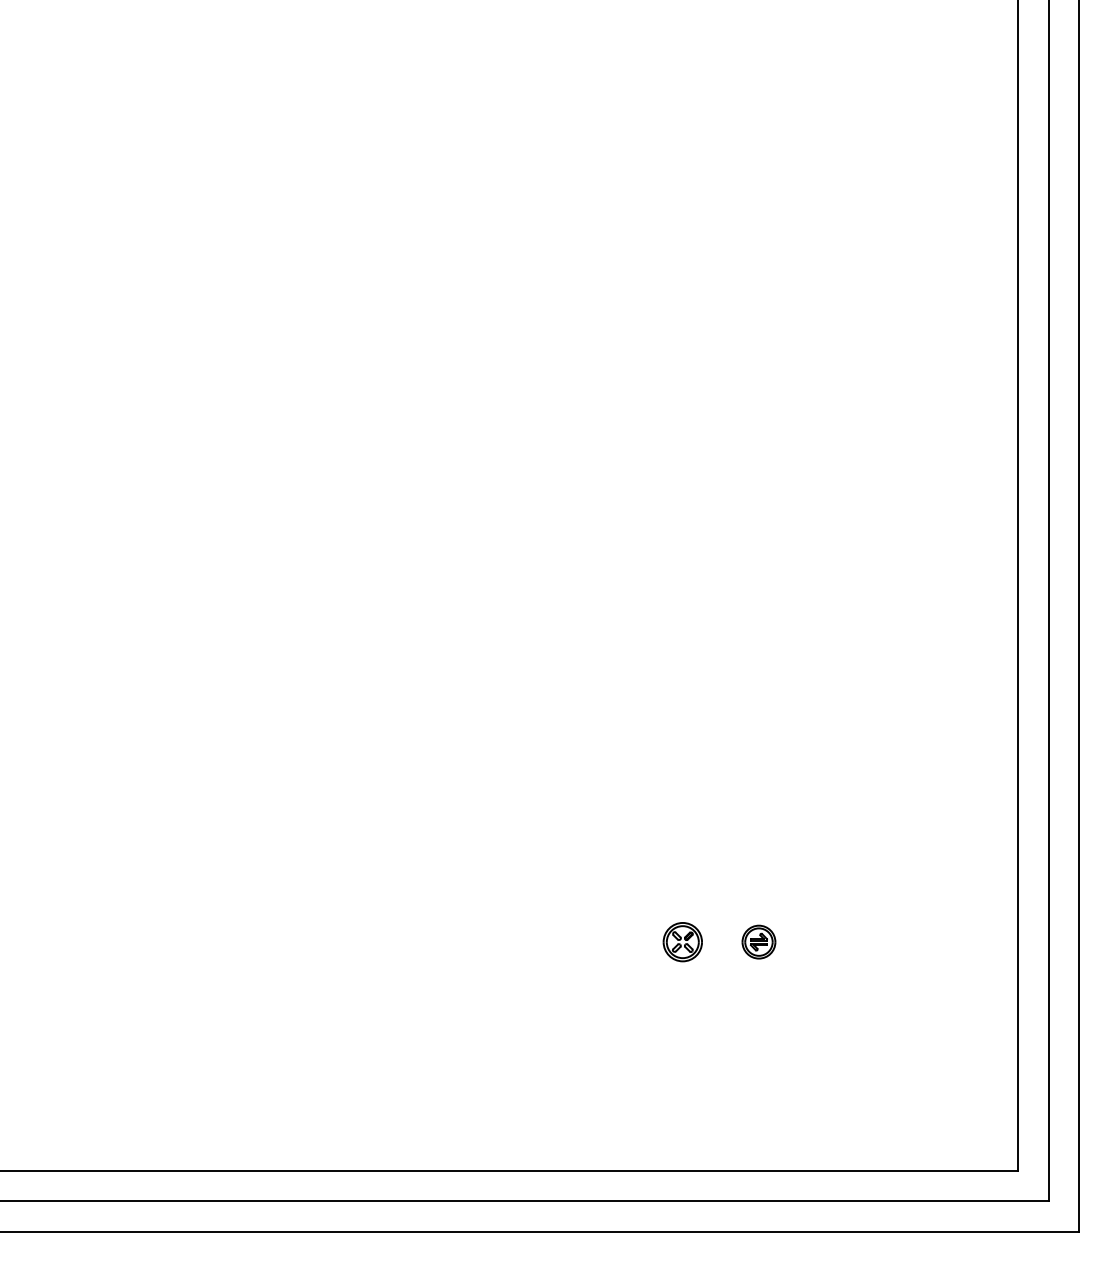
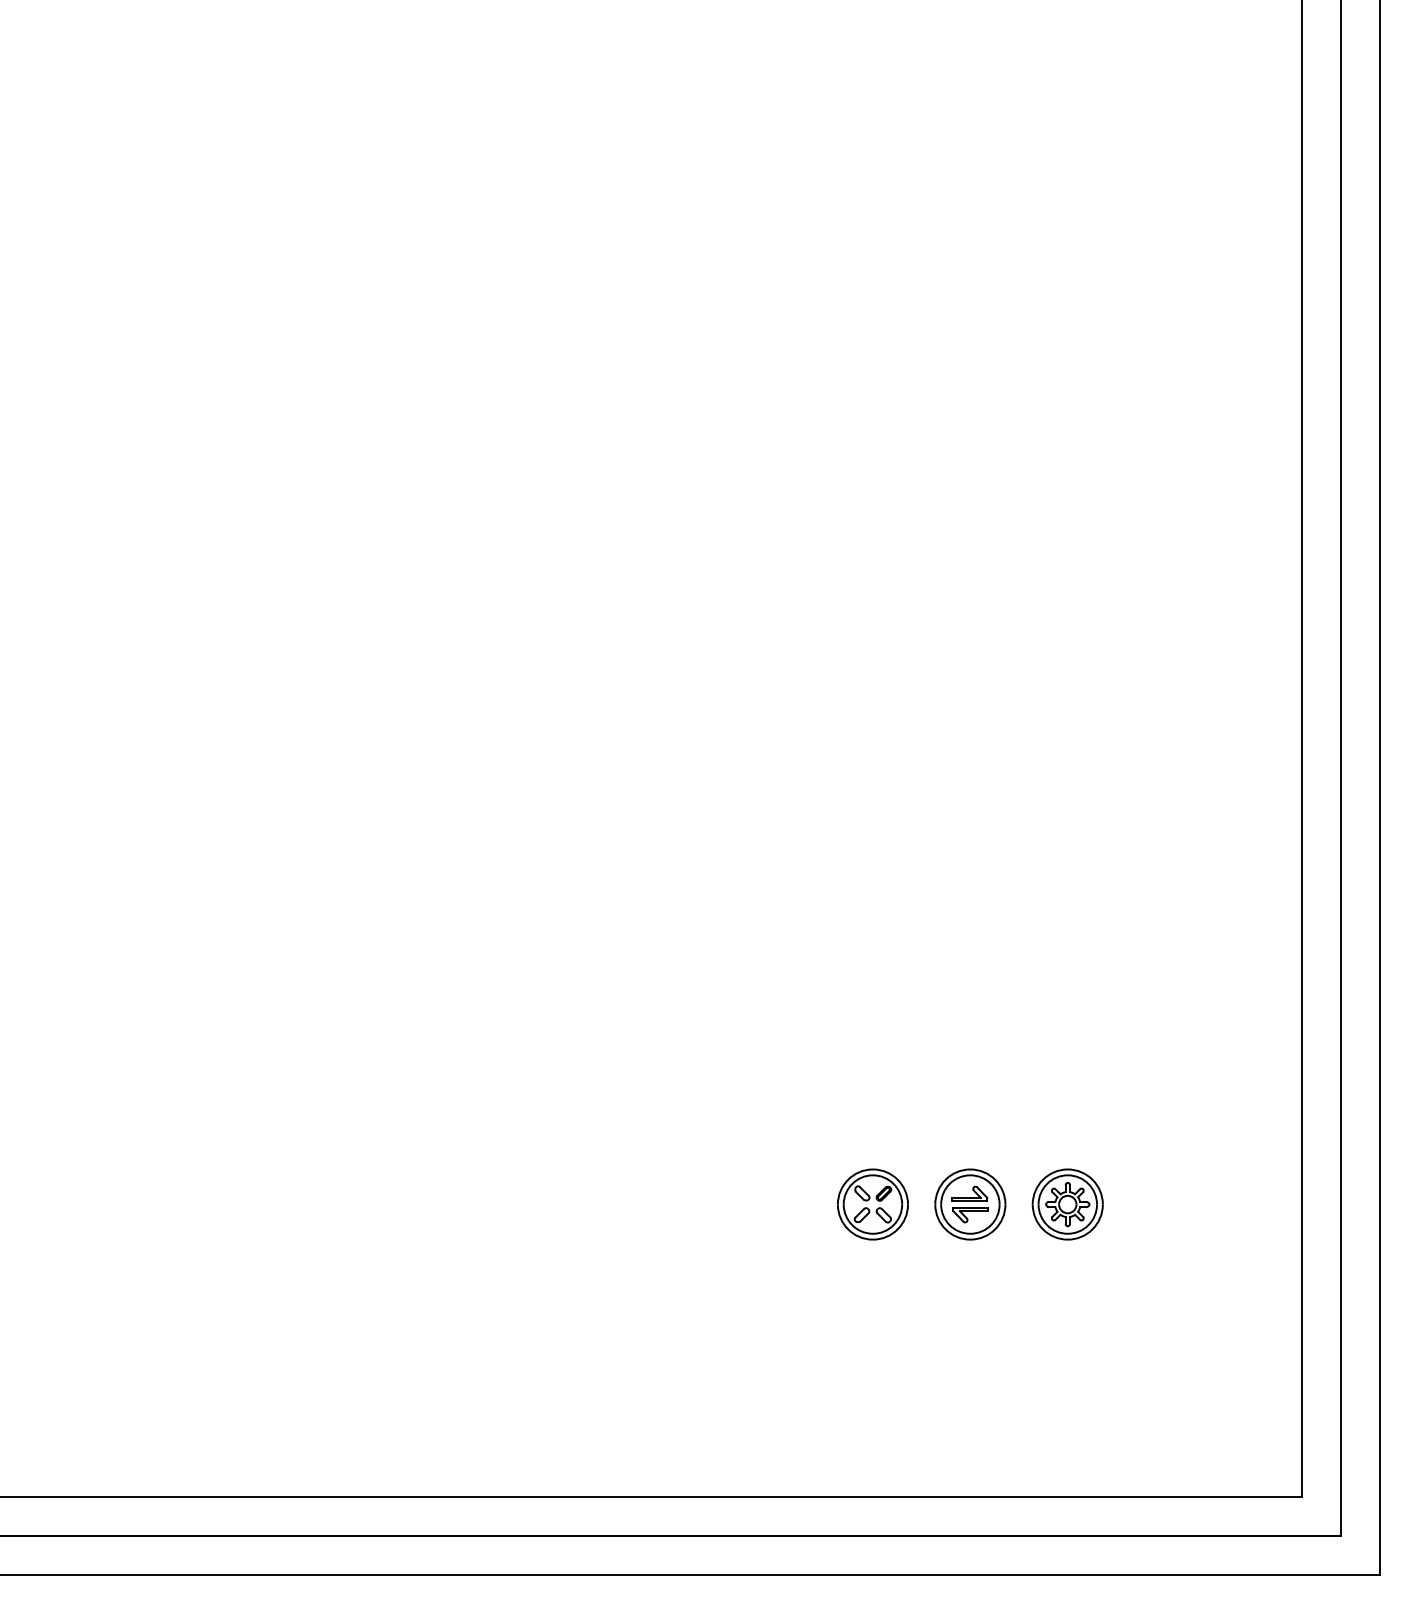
part: (682, 941) -> (872, 1203), size x1.43
part: (758, 941) -> (969, 1203), size x1.67
part: (834, 941) -> (1066, 1203), added

